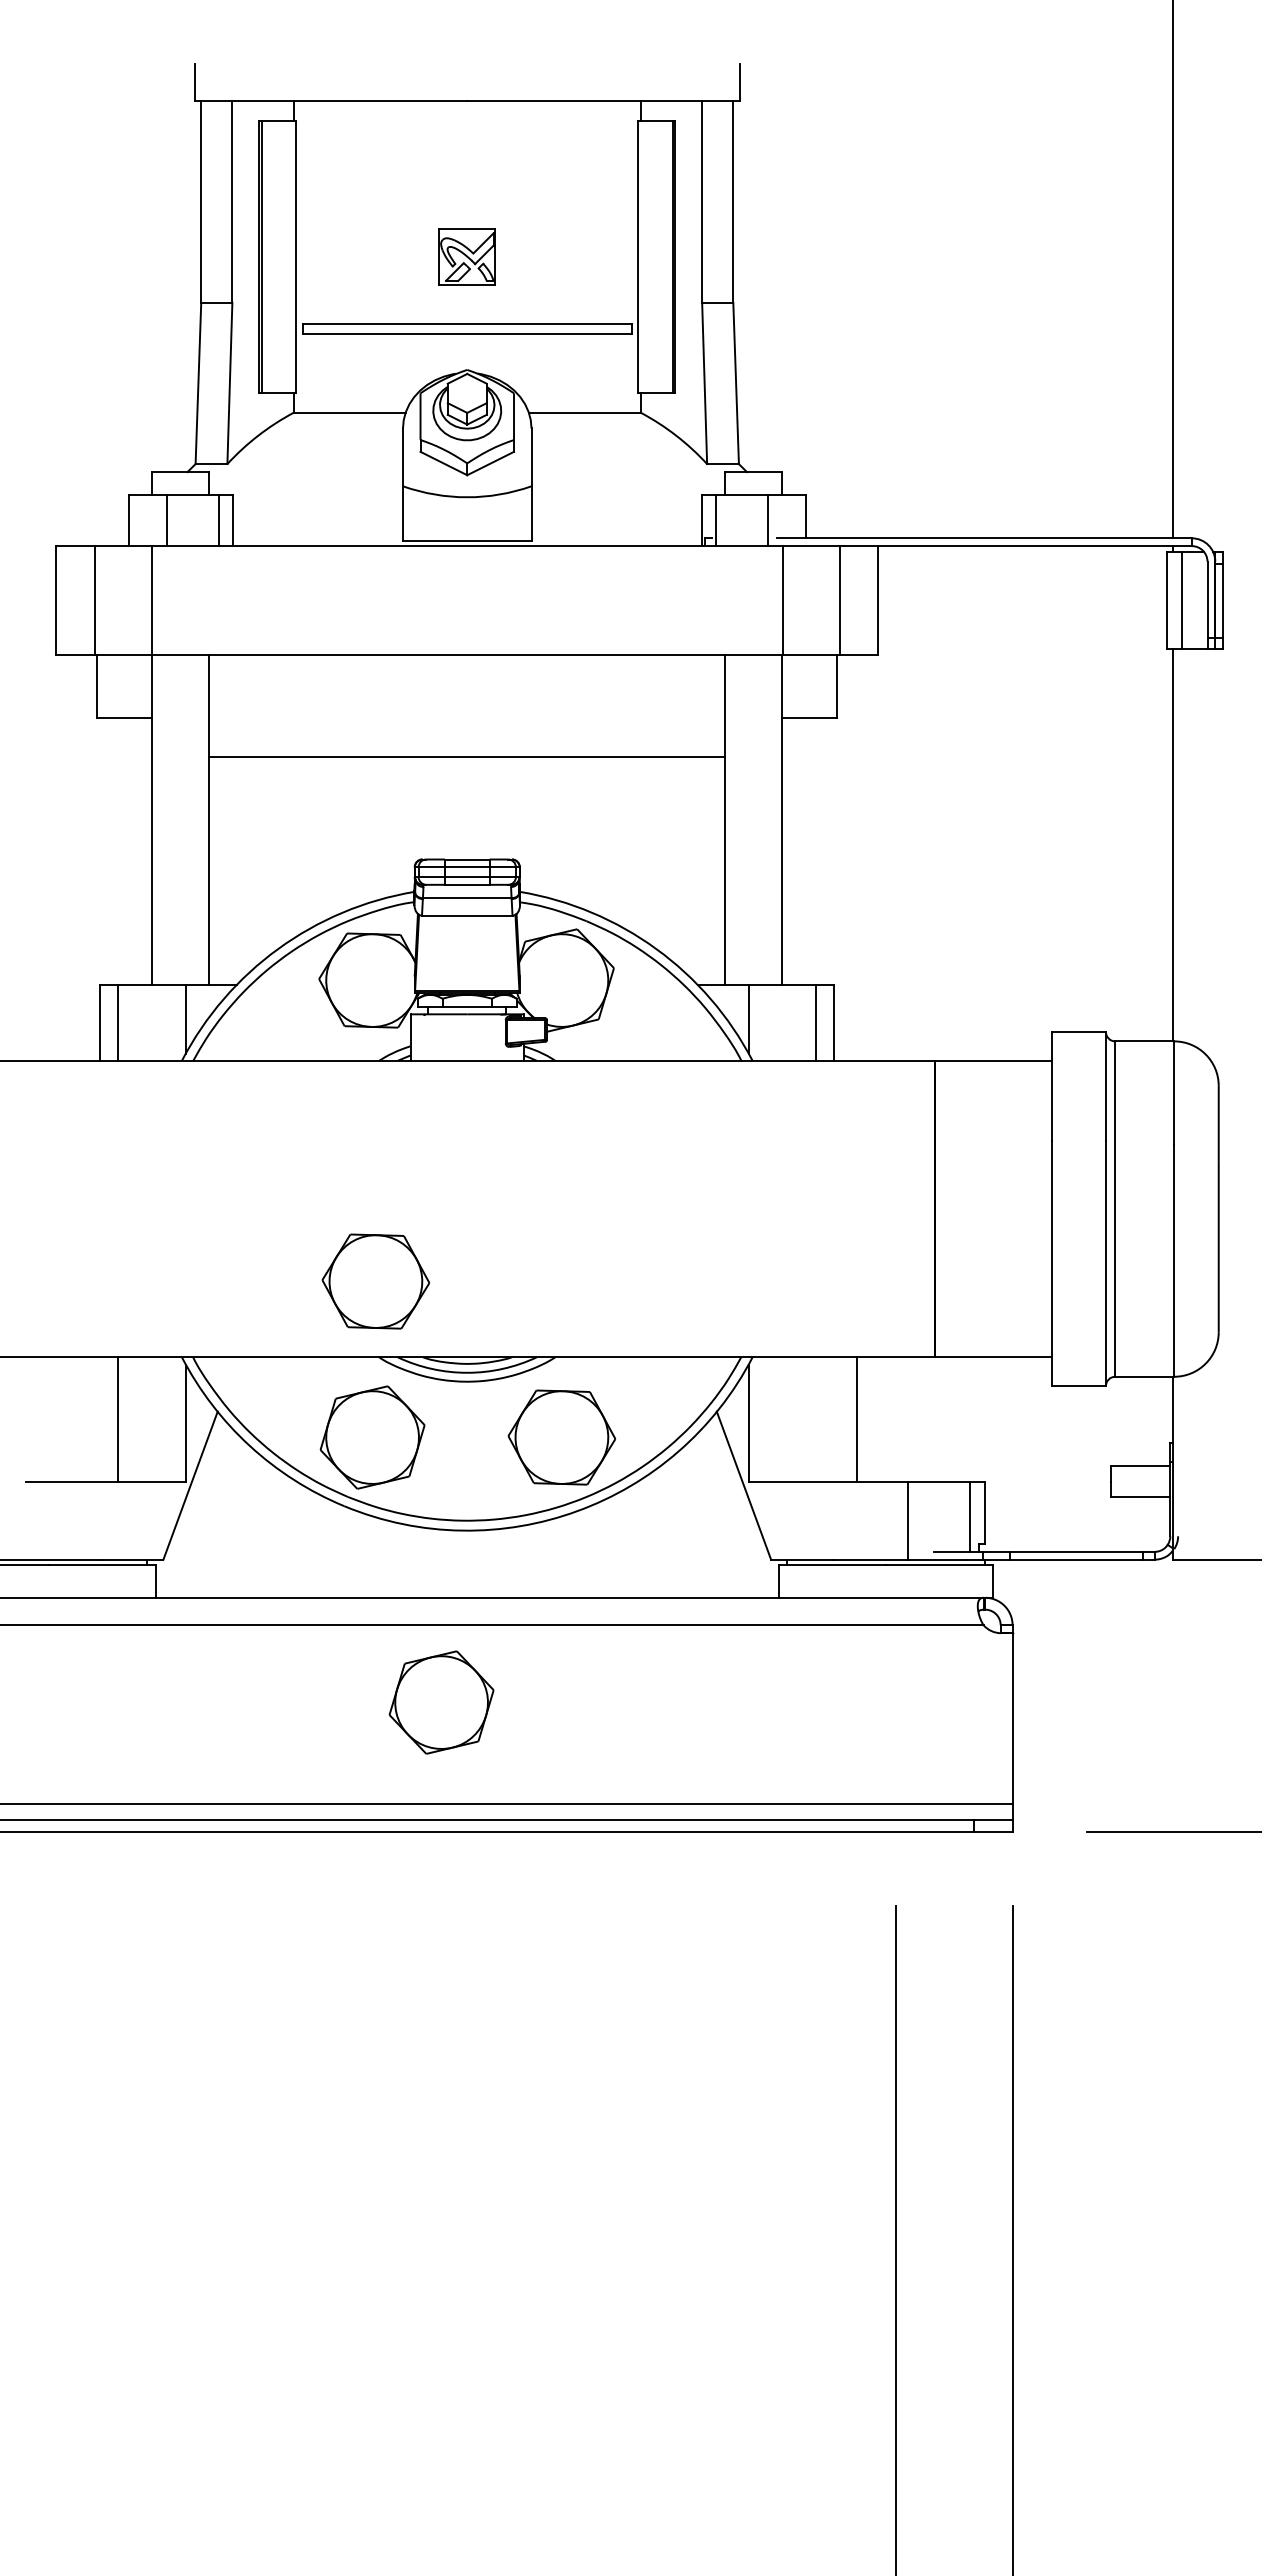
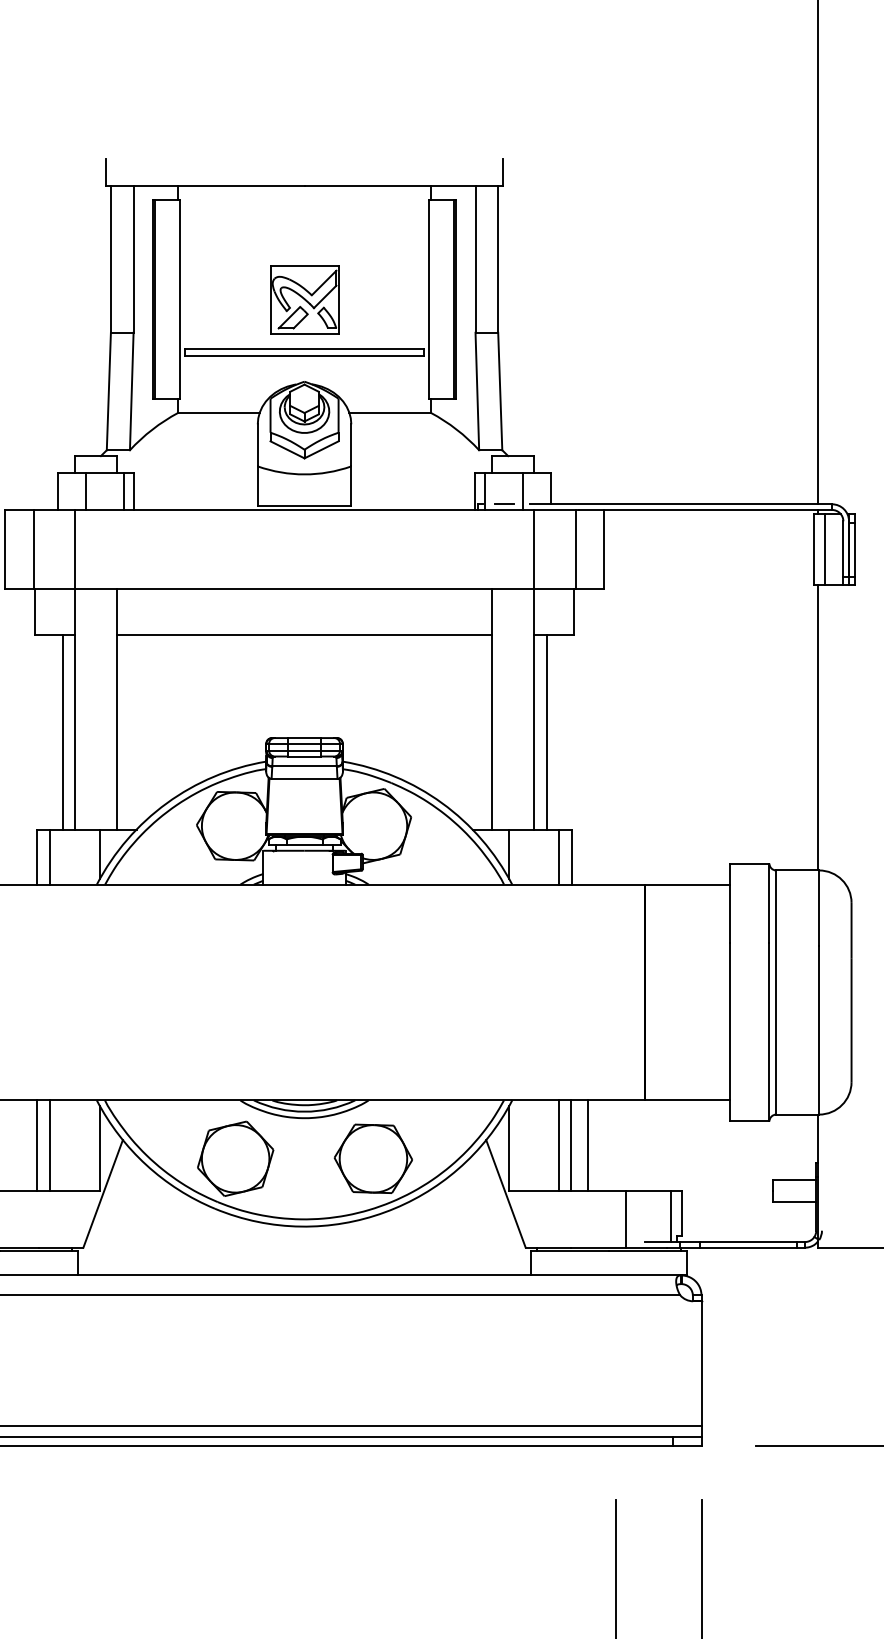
part: (467, 256) -> (304, 299), size x1.67
line: (741, 538) -> (504, 504), added
line: (467, 756) -> (304, 634), moved
line: (134, 851) -> (62, 732), added
line: (799, 851) -> (546, 732), added
part: (375, 1281) -> (237, 1045), removed
line: (100, 1419) -> (37, 1145), added
line: (816, 1419) -> (558, 1145), added
line: (832, 1419) -> (570, 1145), added
part: (441, 1702) -> (285, 1351), removed

